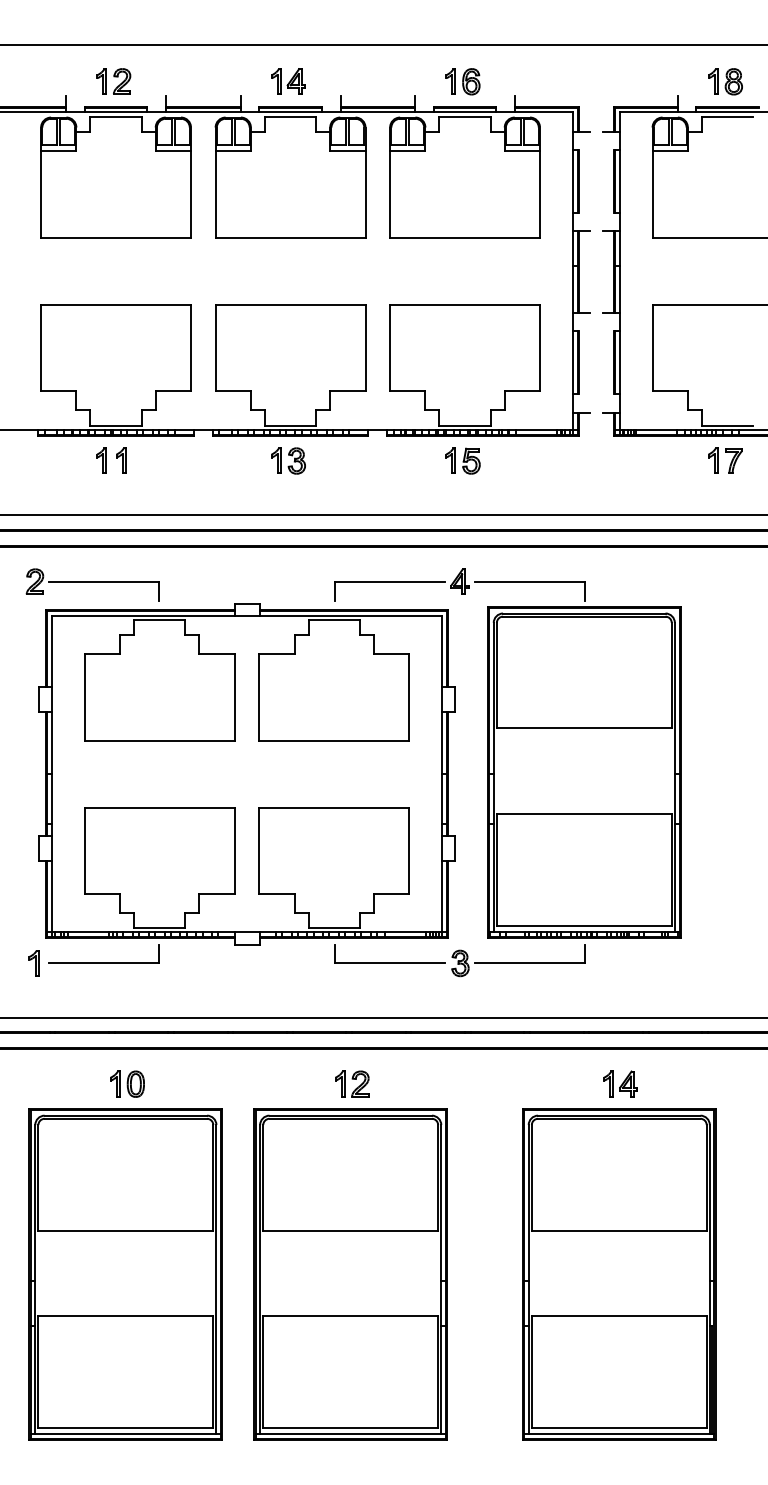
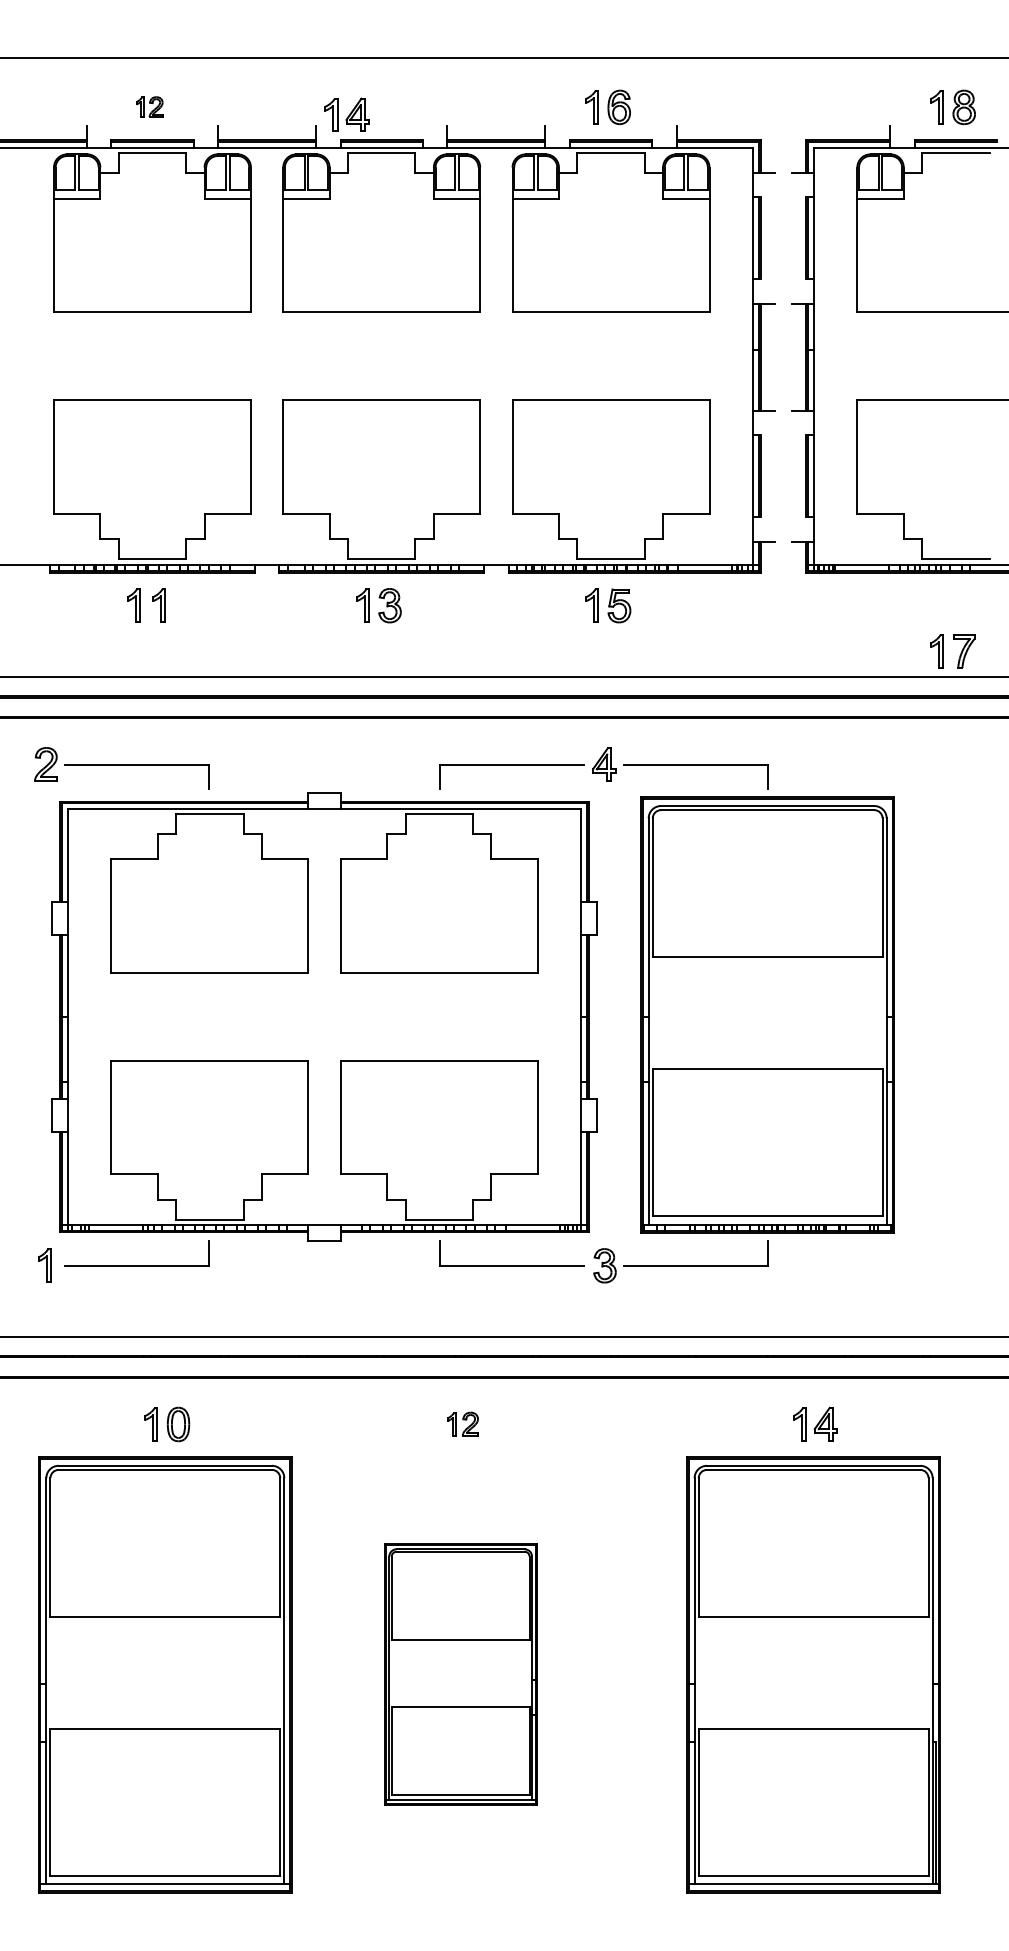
part: (113, 81) -> (149, 107), size x0.6
part: (288, 81) -> (347, 114), moved
part: (725, 460) -> (953, 650), moved
part: (352, 1083) -> (463, 1423), size x0.7
part: (350, 1274) -> (460, 1674), size x0.6

